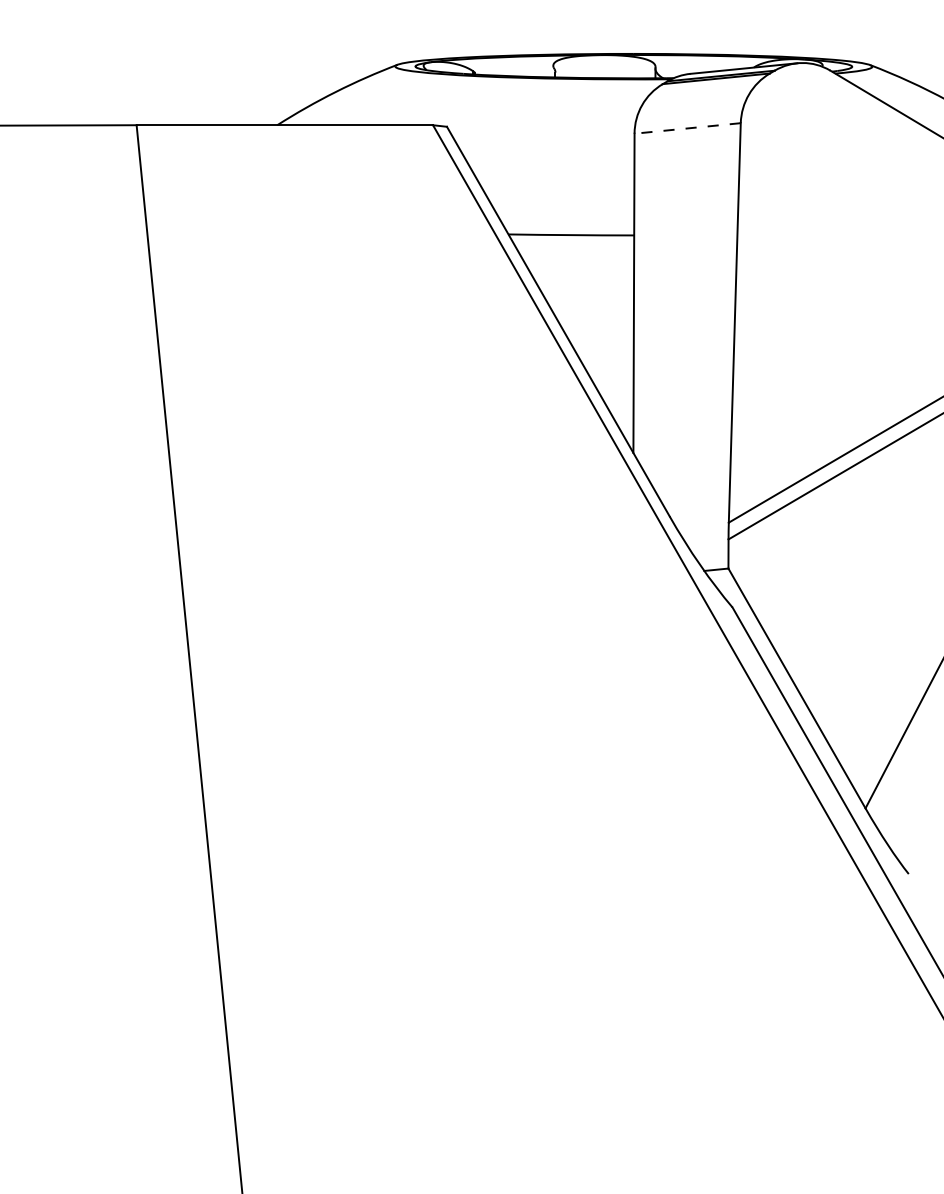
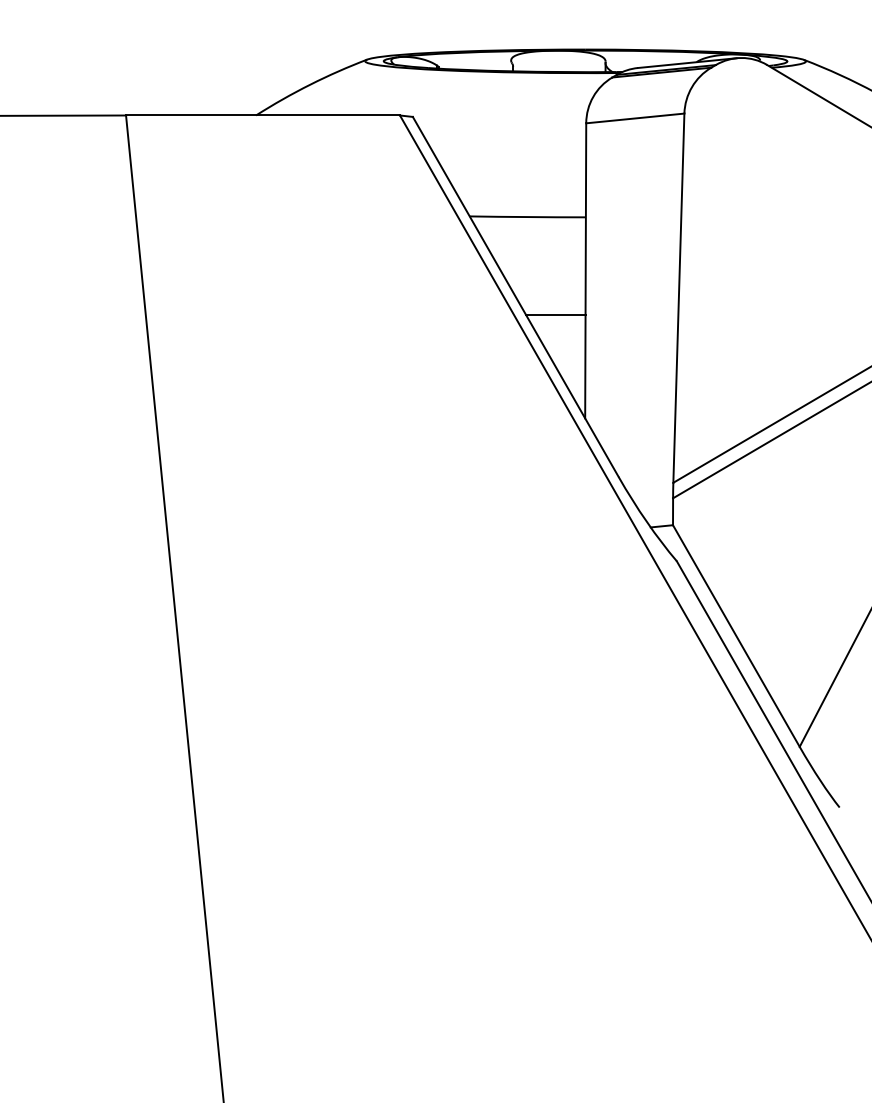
line: (687, 128) -> (635, 118), dashed -> solid
line: (601, 341) -> (555, 315), added

